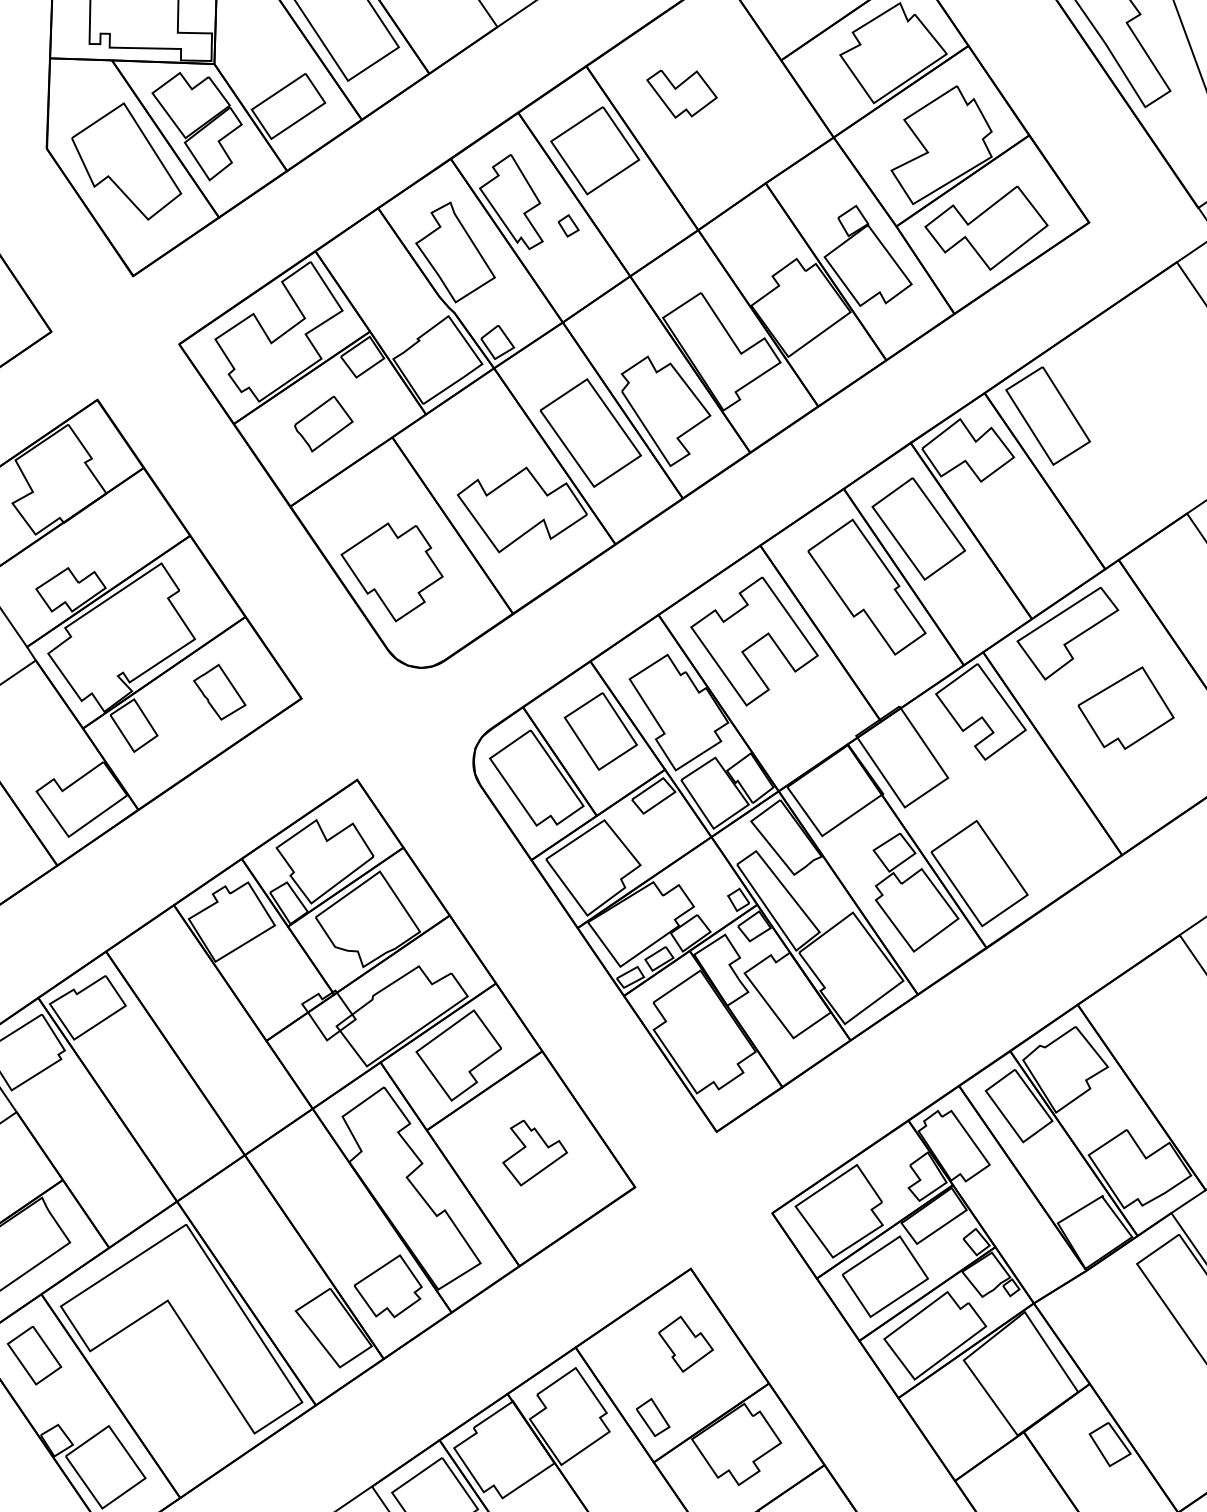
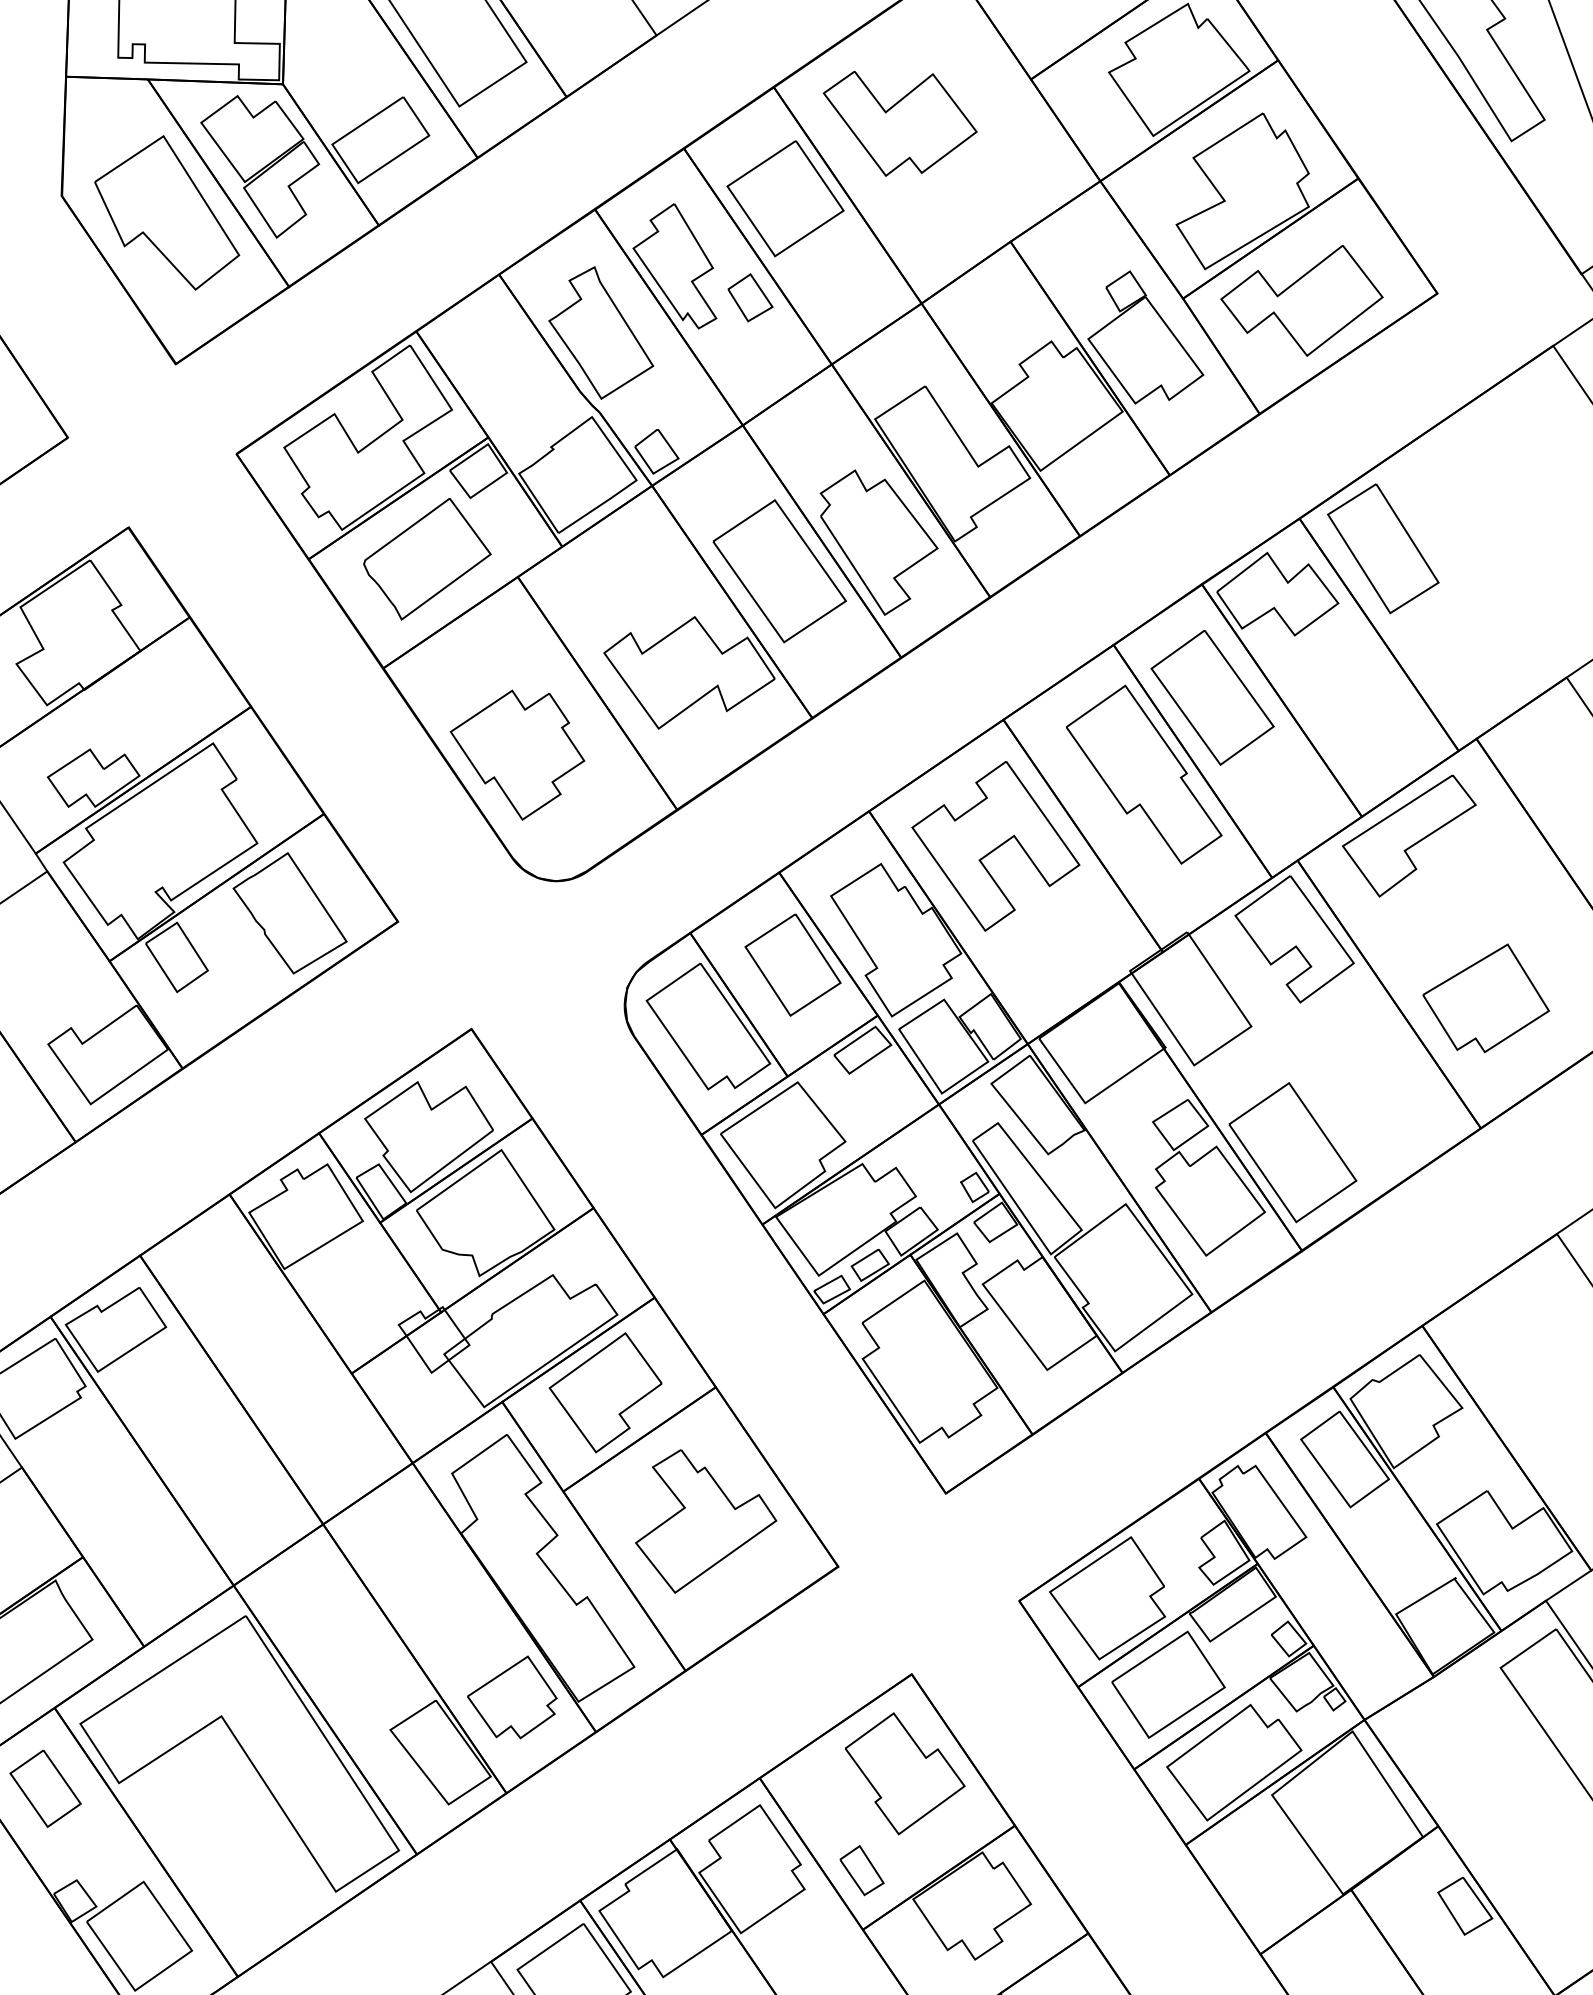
part: (681, 93) -> (899, 123), size x1.67
part: (568, 225) -> (750, 297), size x1.67
part: (323, 424) -> (427, 559), size x1.67
part: (219, 692) -> (289, 913), size x1.67
part: (1125, 708) -> (1485, 998), moved
part: (535, 1153) -> (706, 1521), size x1.67
part: (686, 1343) -> (905, 1773), size x1.67

